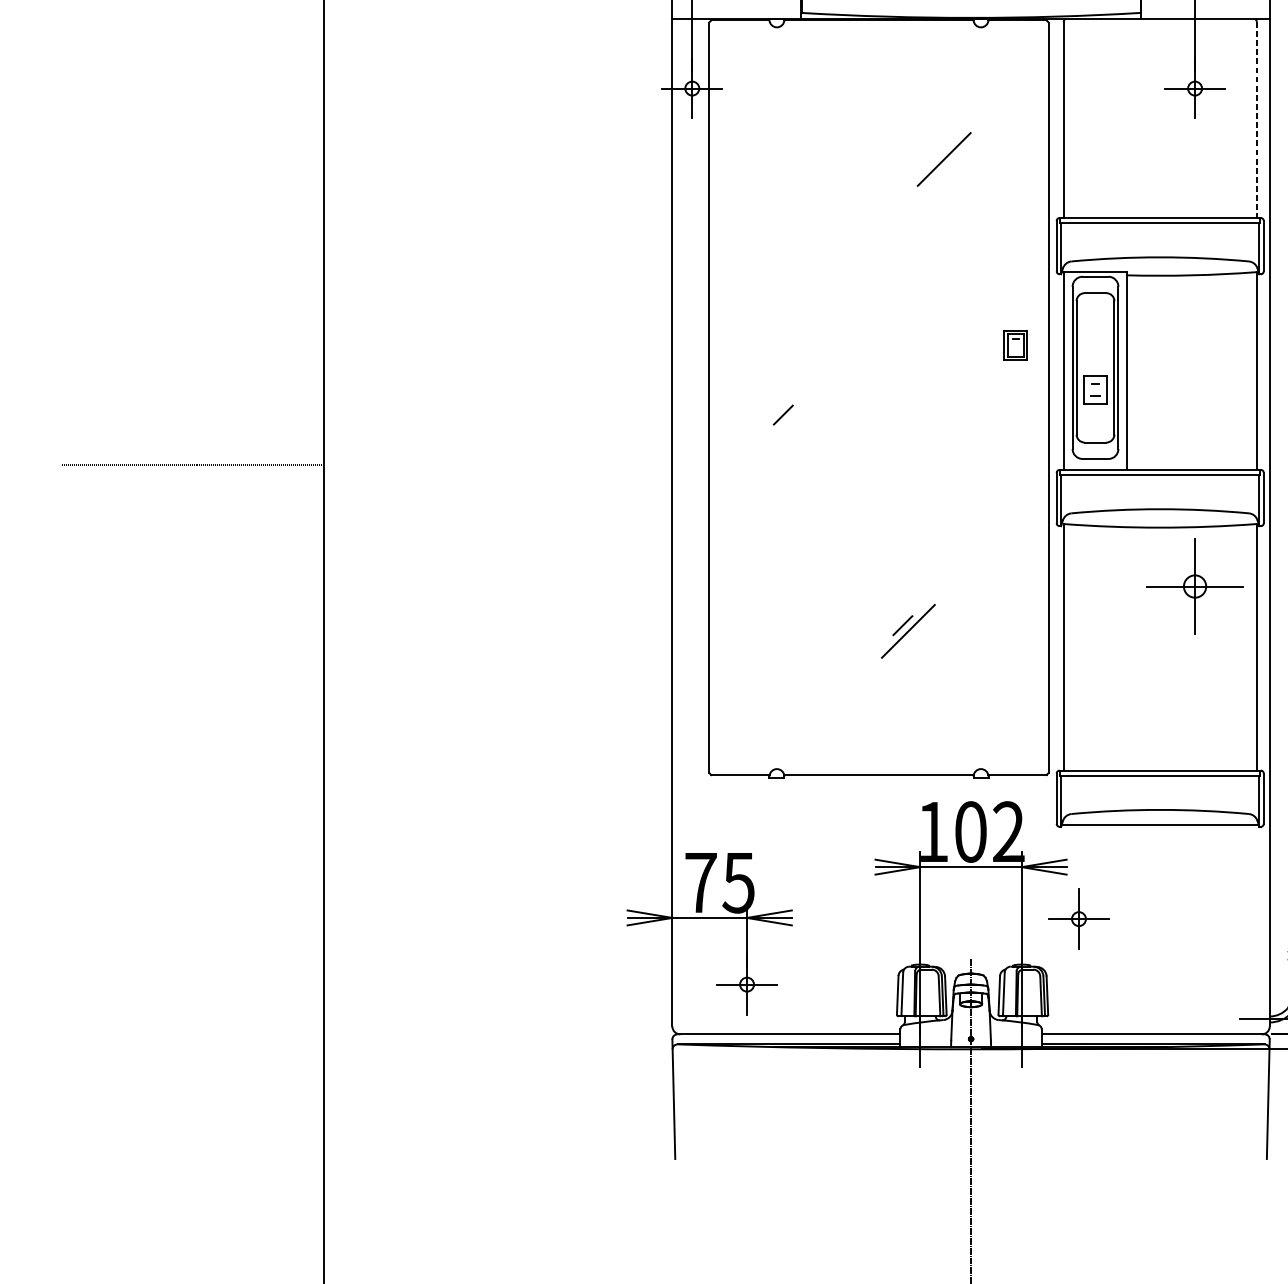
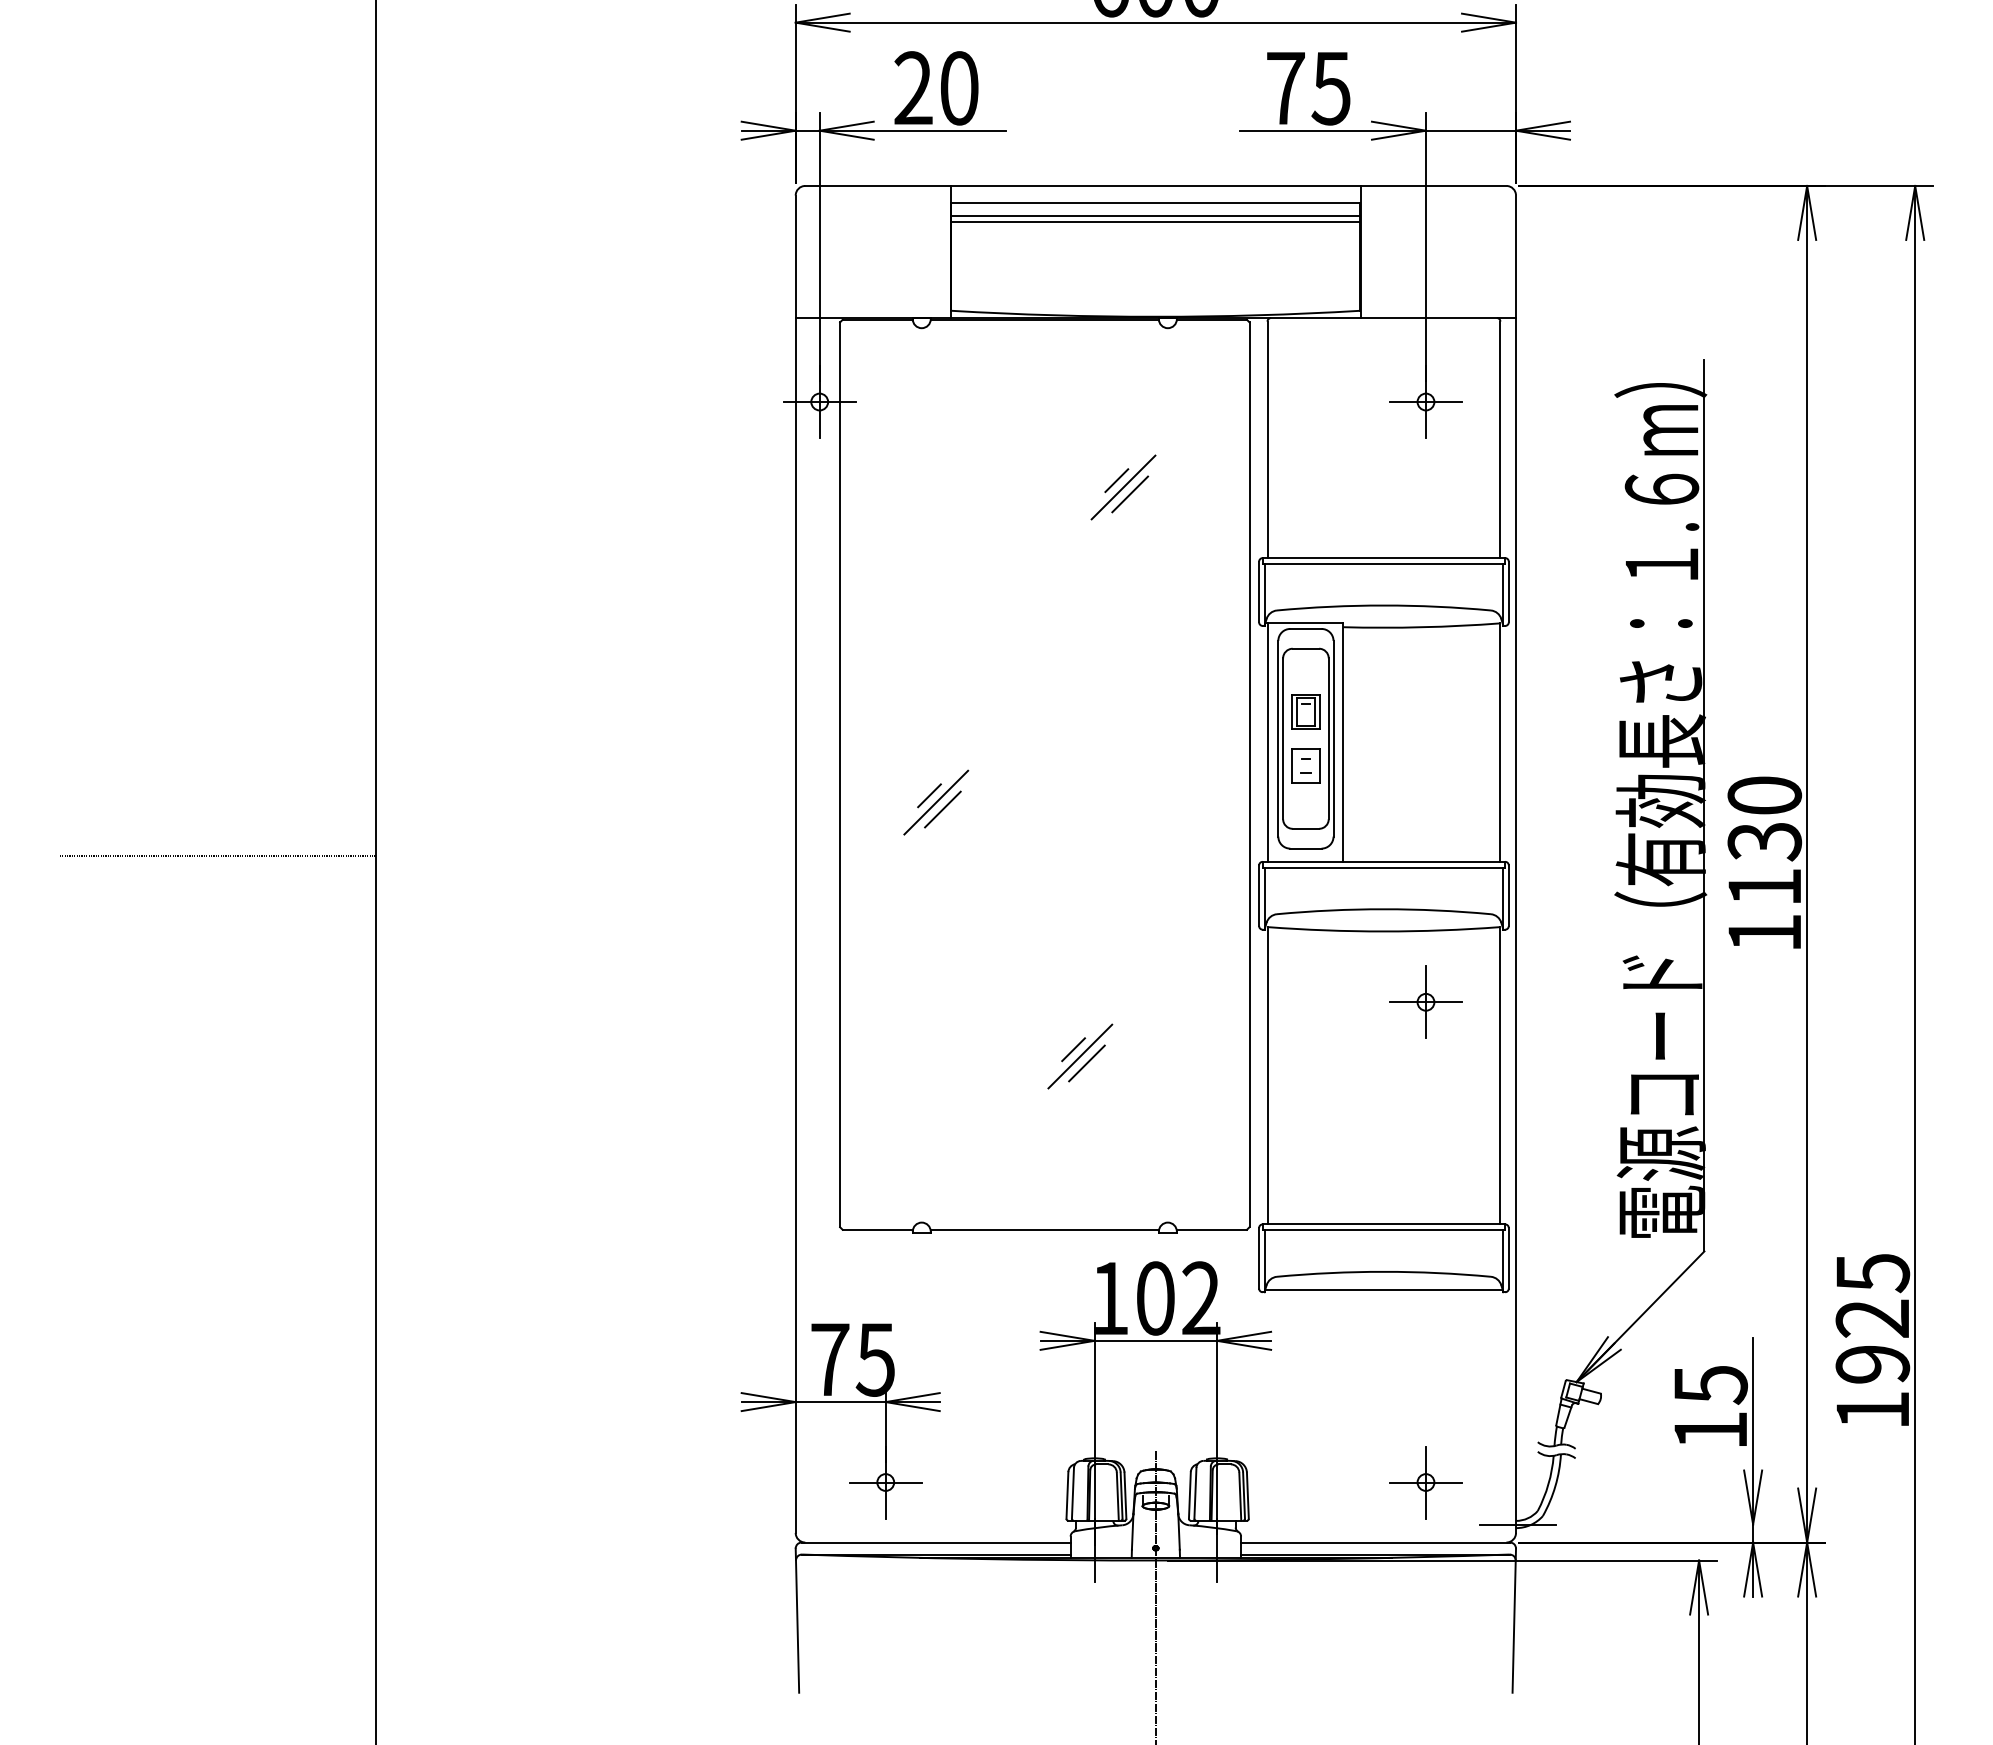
line: (1256, 120) -> (1500, 440), dashed -> solid
line: (938, 153) -> (1116, 480), added
line: (950, 165) -> (1130, 494), added
part: (1015, 345) -> (1305, 711), moved
line: (789, 420) -> (936, 802), added
line: (794, 426) -> (942, 809), added
part: (1194, 585) -> (1425, 1001), size x0.62
line: (913, 637) -> (1086, 1063), added
part: (1078, 919) -> (1425, 1482), moved

